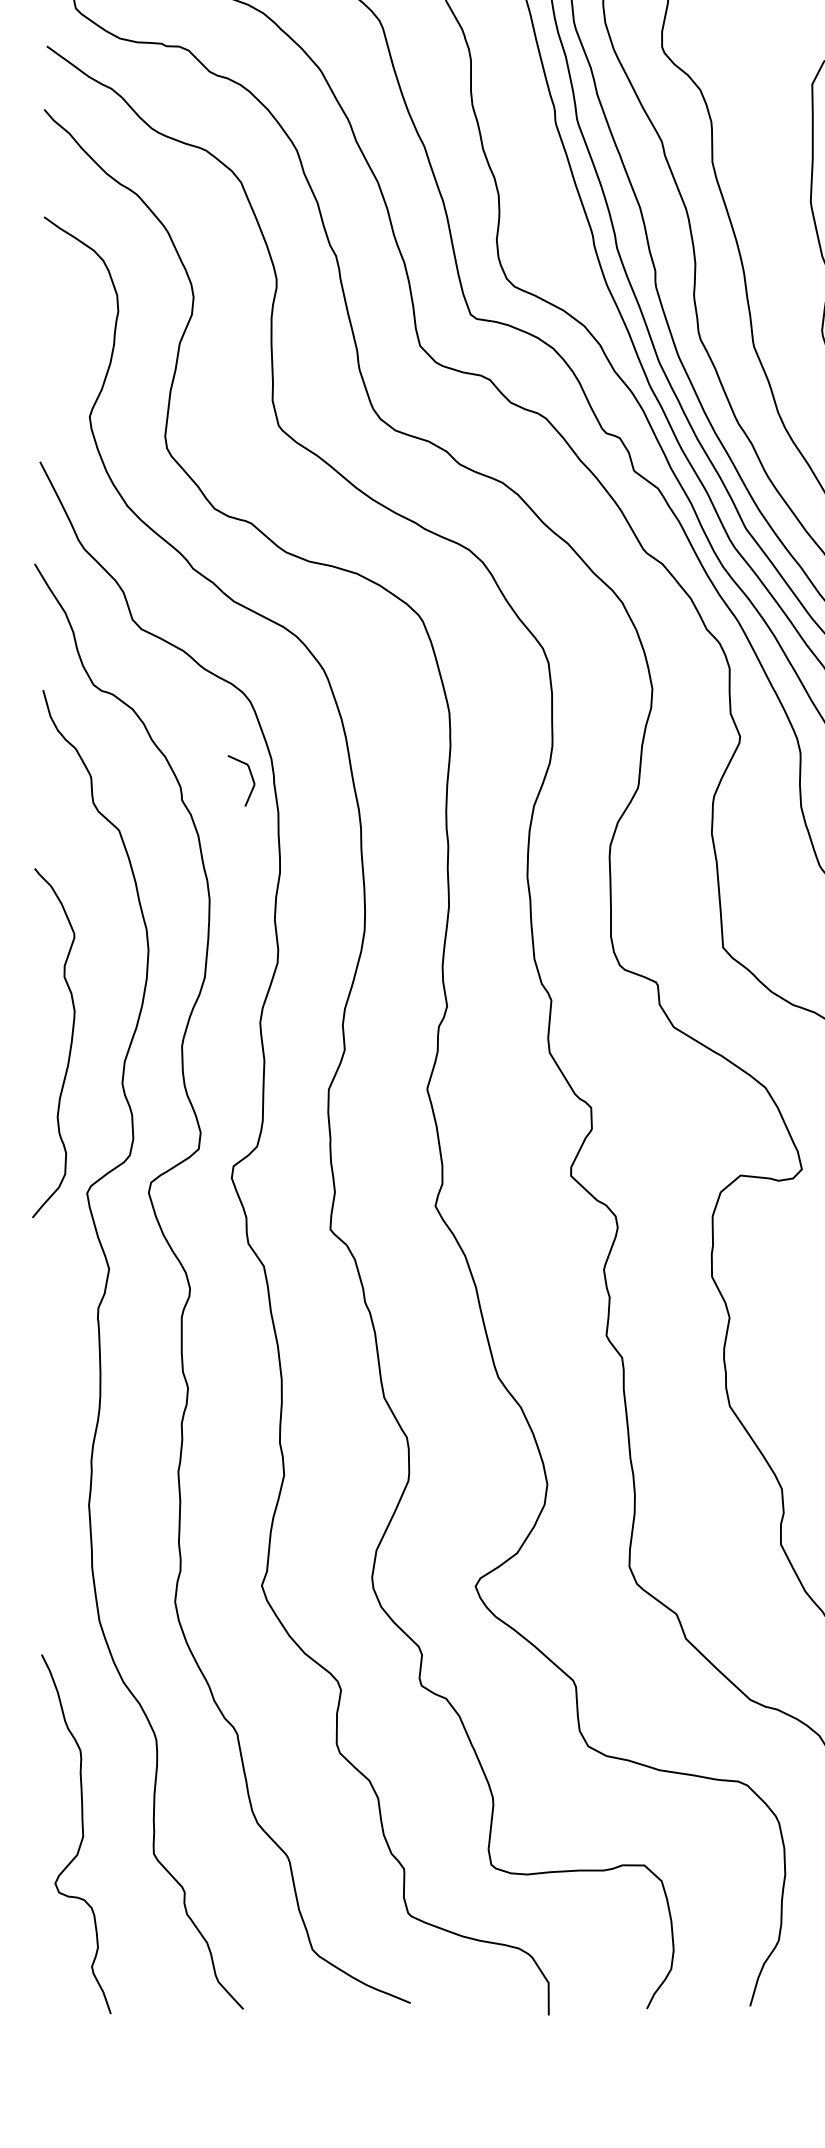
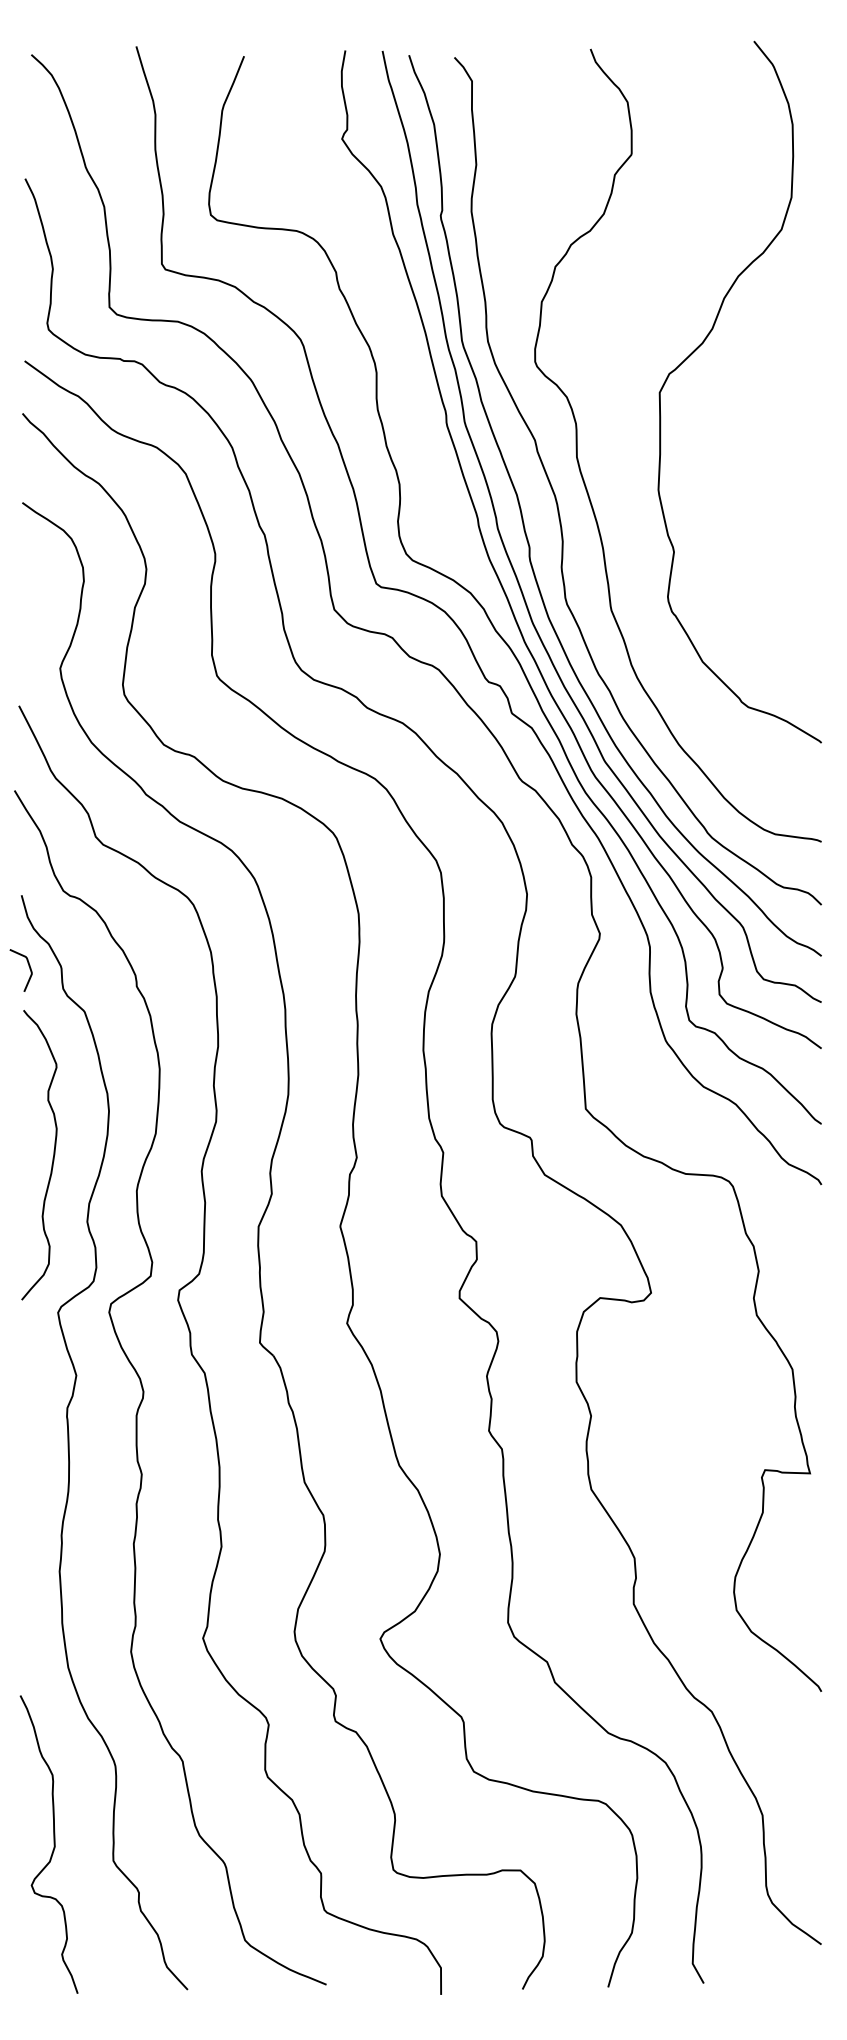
curve: (250, 775) -> (28, 966), moved
curve: (69, 1045) -> (52, 1157), moved

